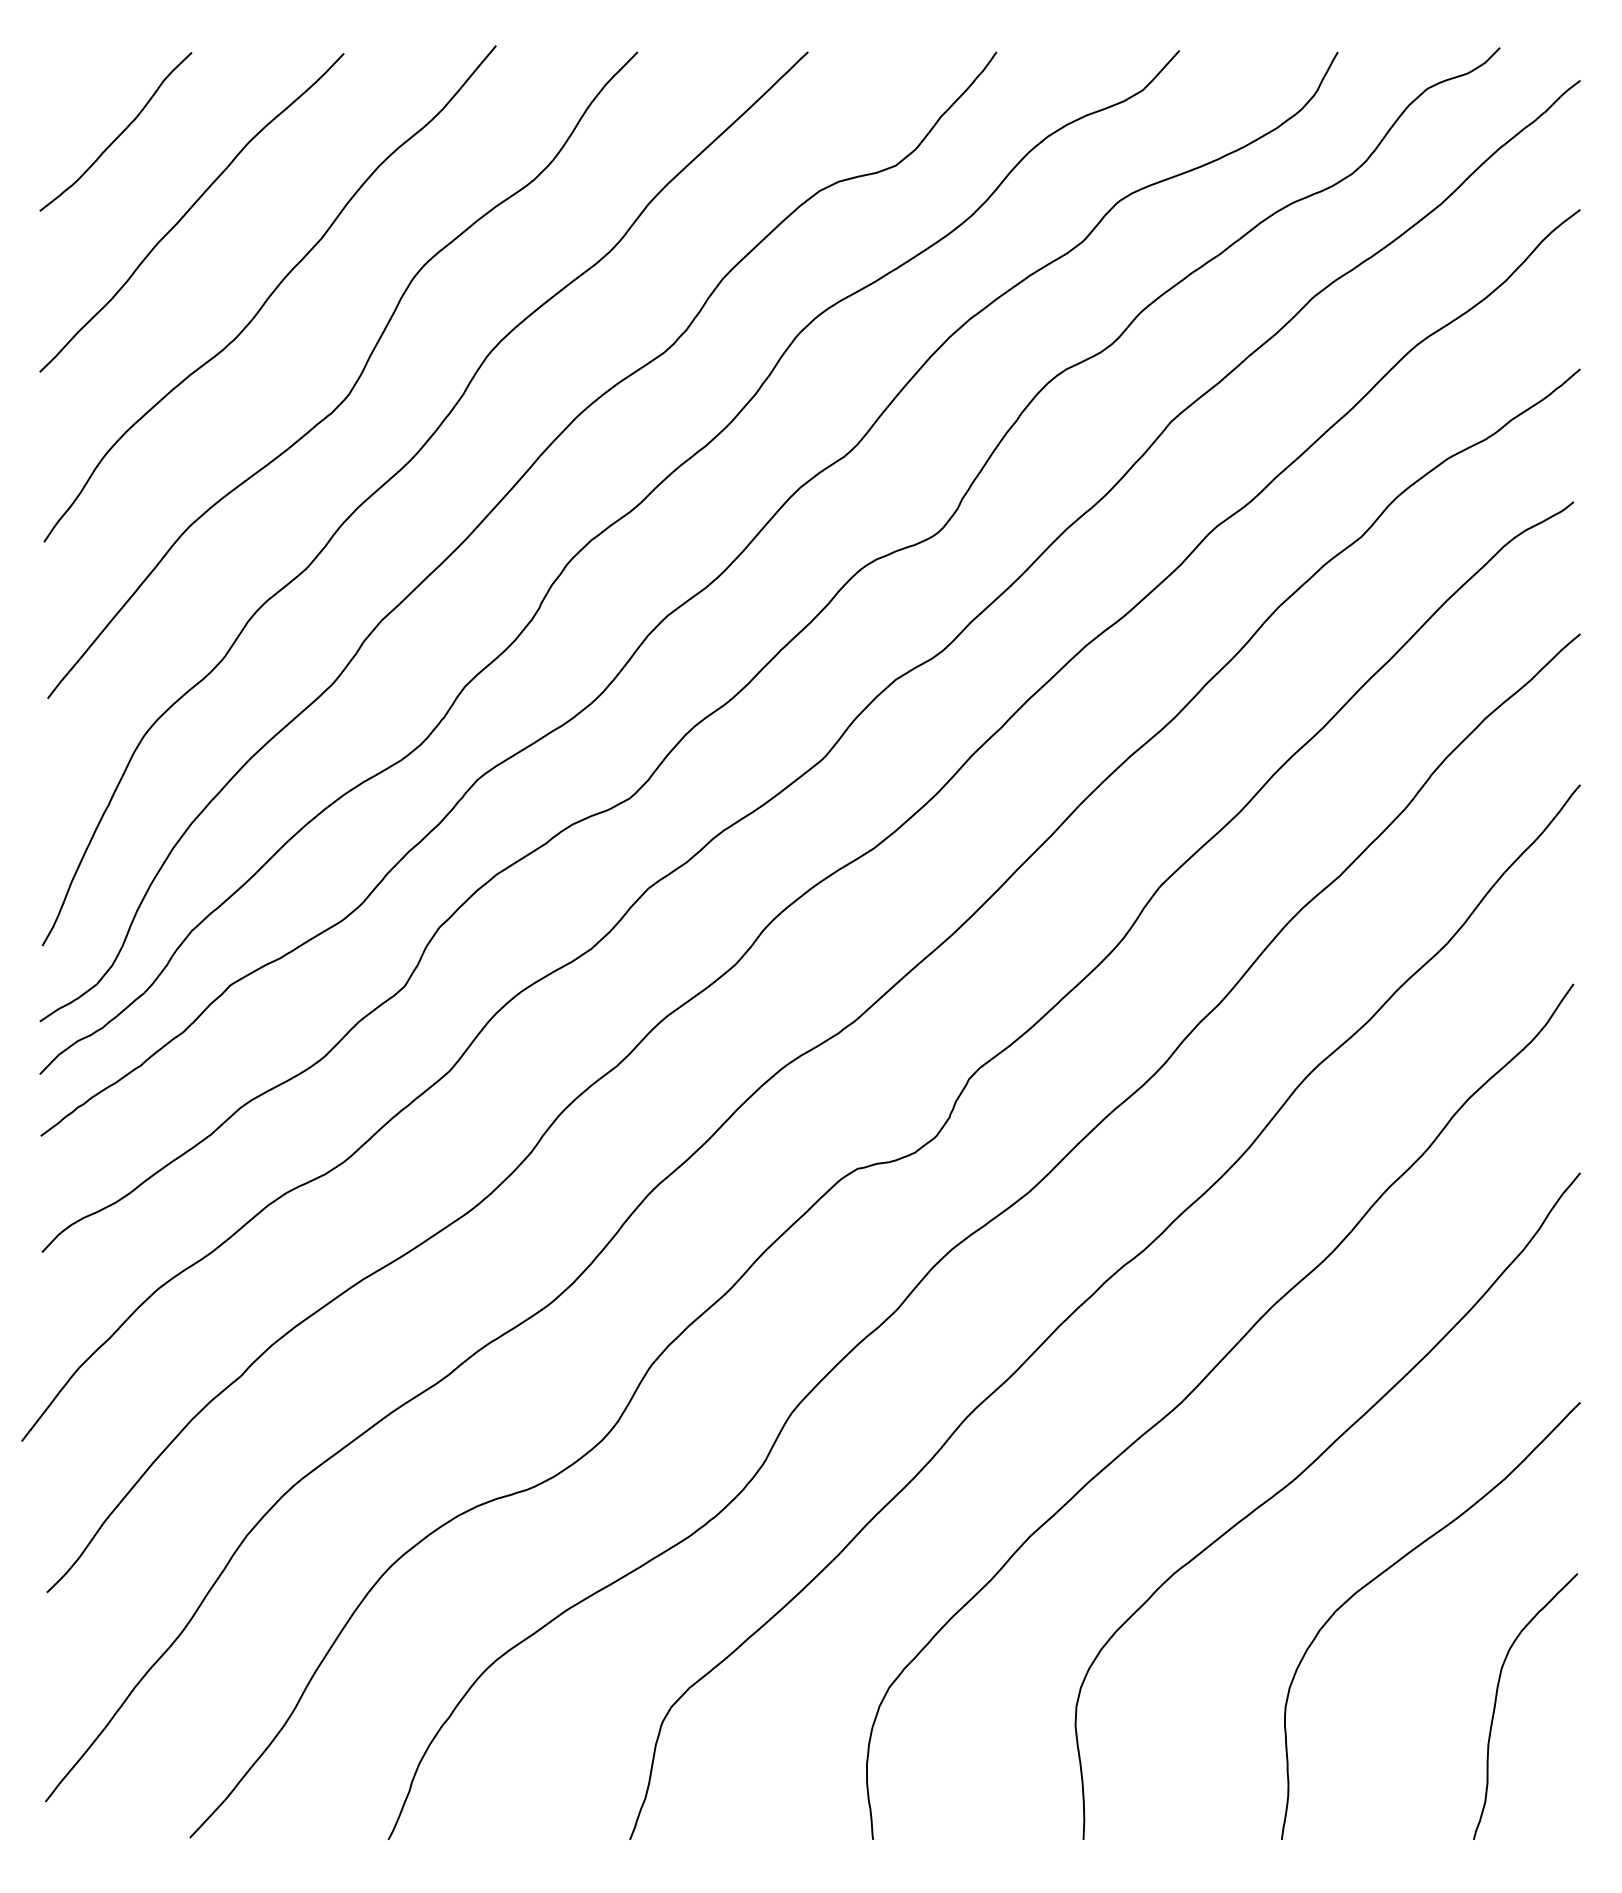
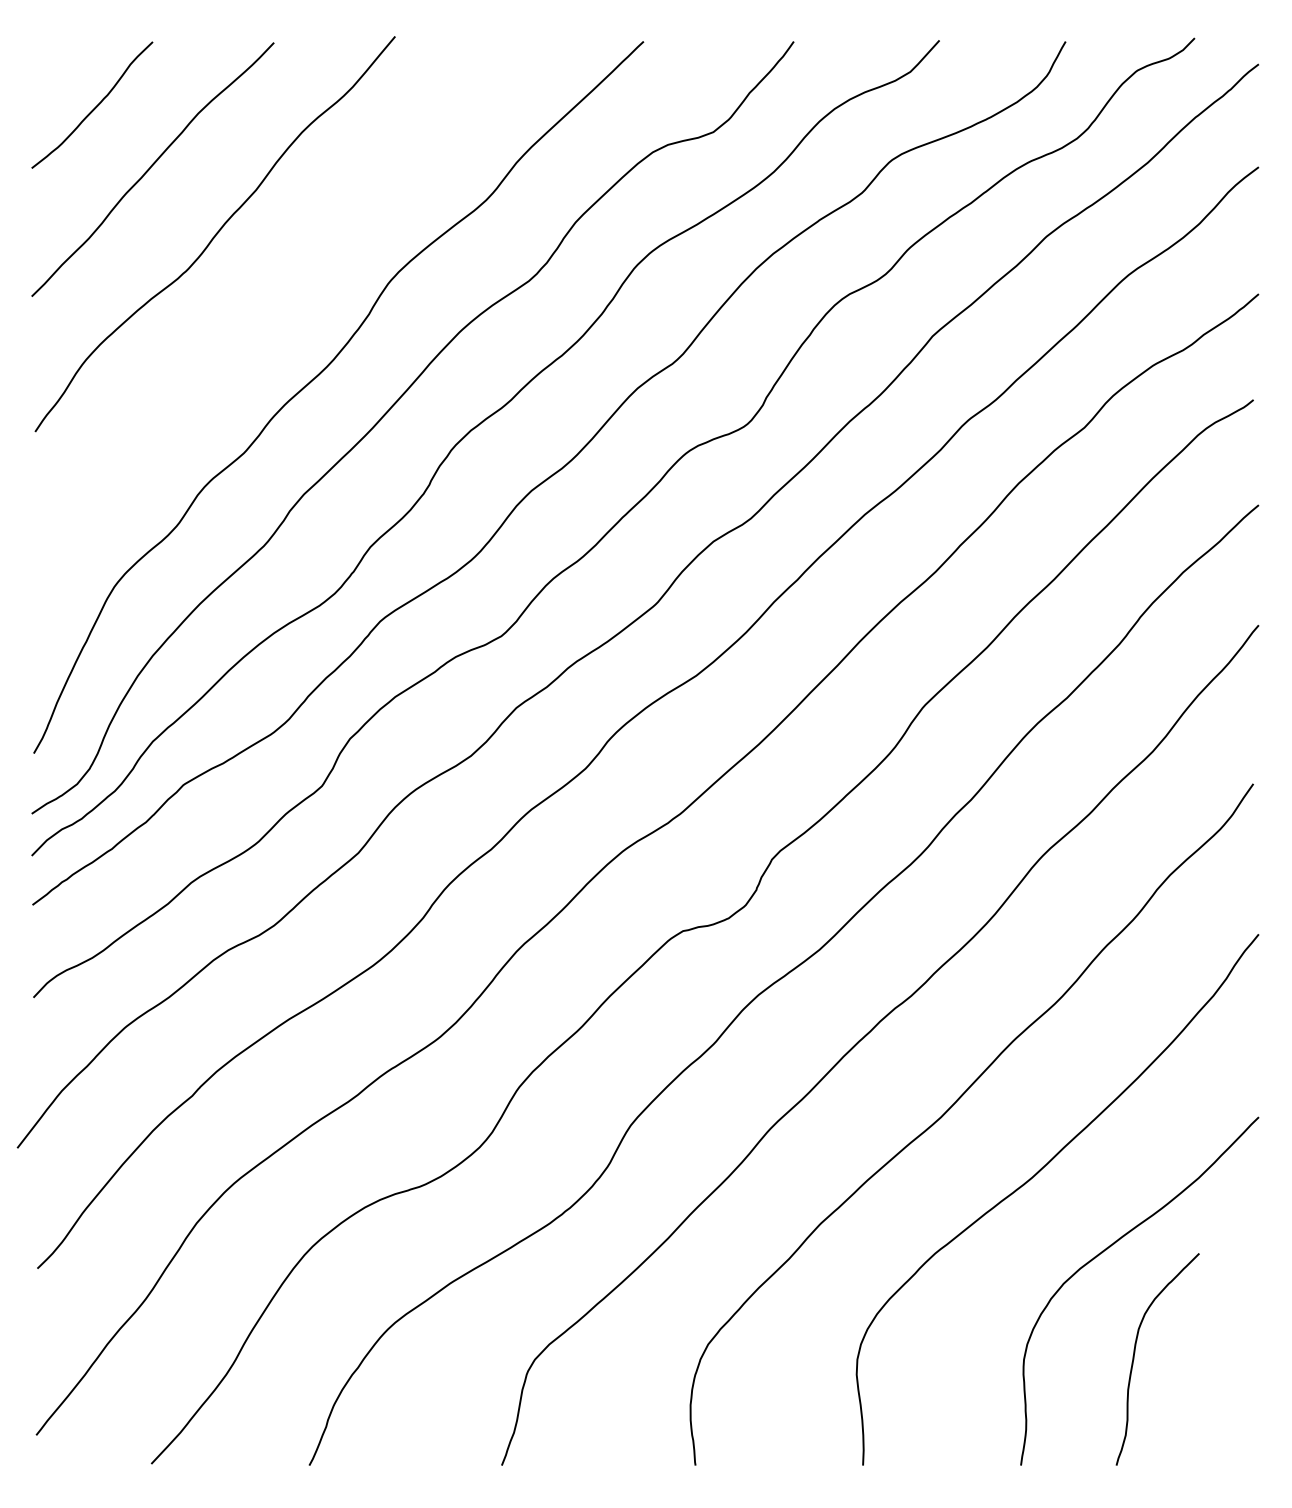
curve: (355, 381) -> (283, 303), removed
curve: (1496, 1703) -> (1134, 1356), moved

